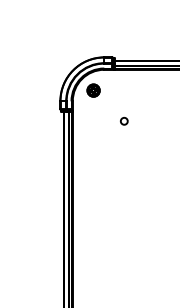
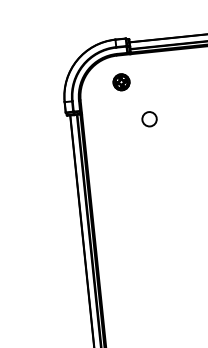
part: (93, 90) -> (121, 82), moved
circle: (124, 121) -> (150, 119), size x1.6

